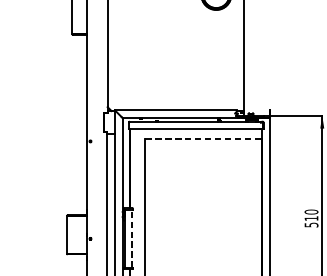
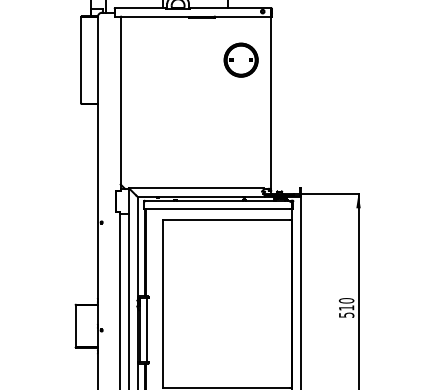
line: (203, 139) -> (226, 220), dashed -> solid
line: (131, 237) -> (147, 329), dashed -> solid

